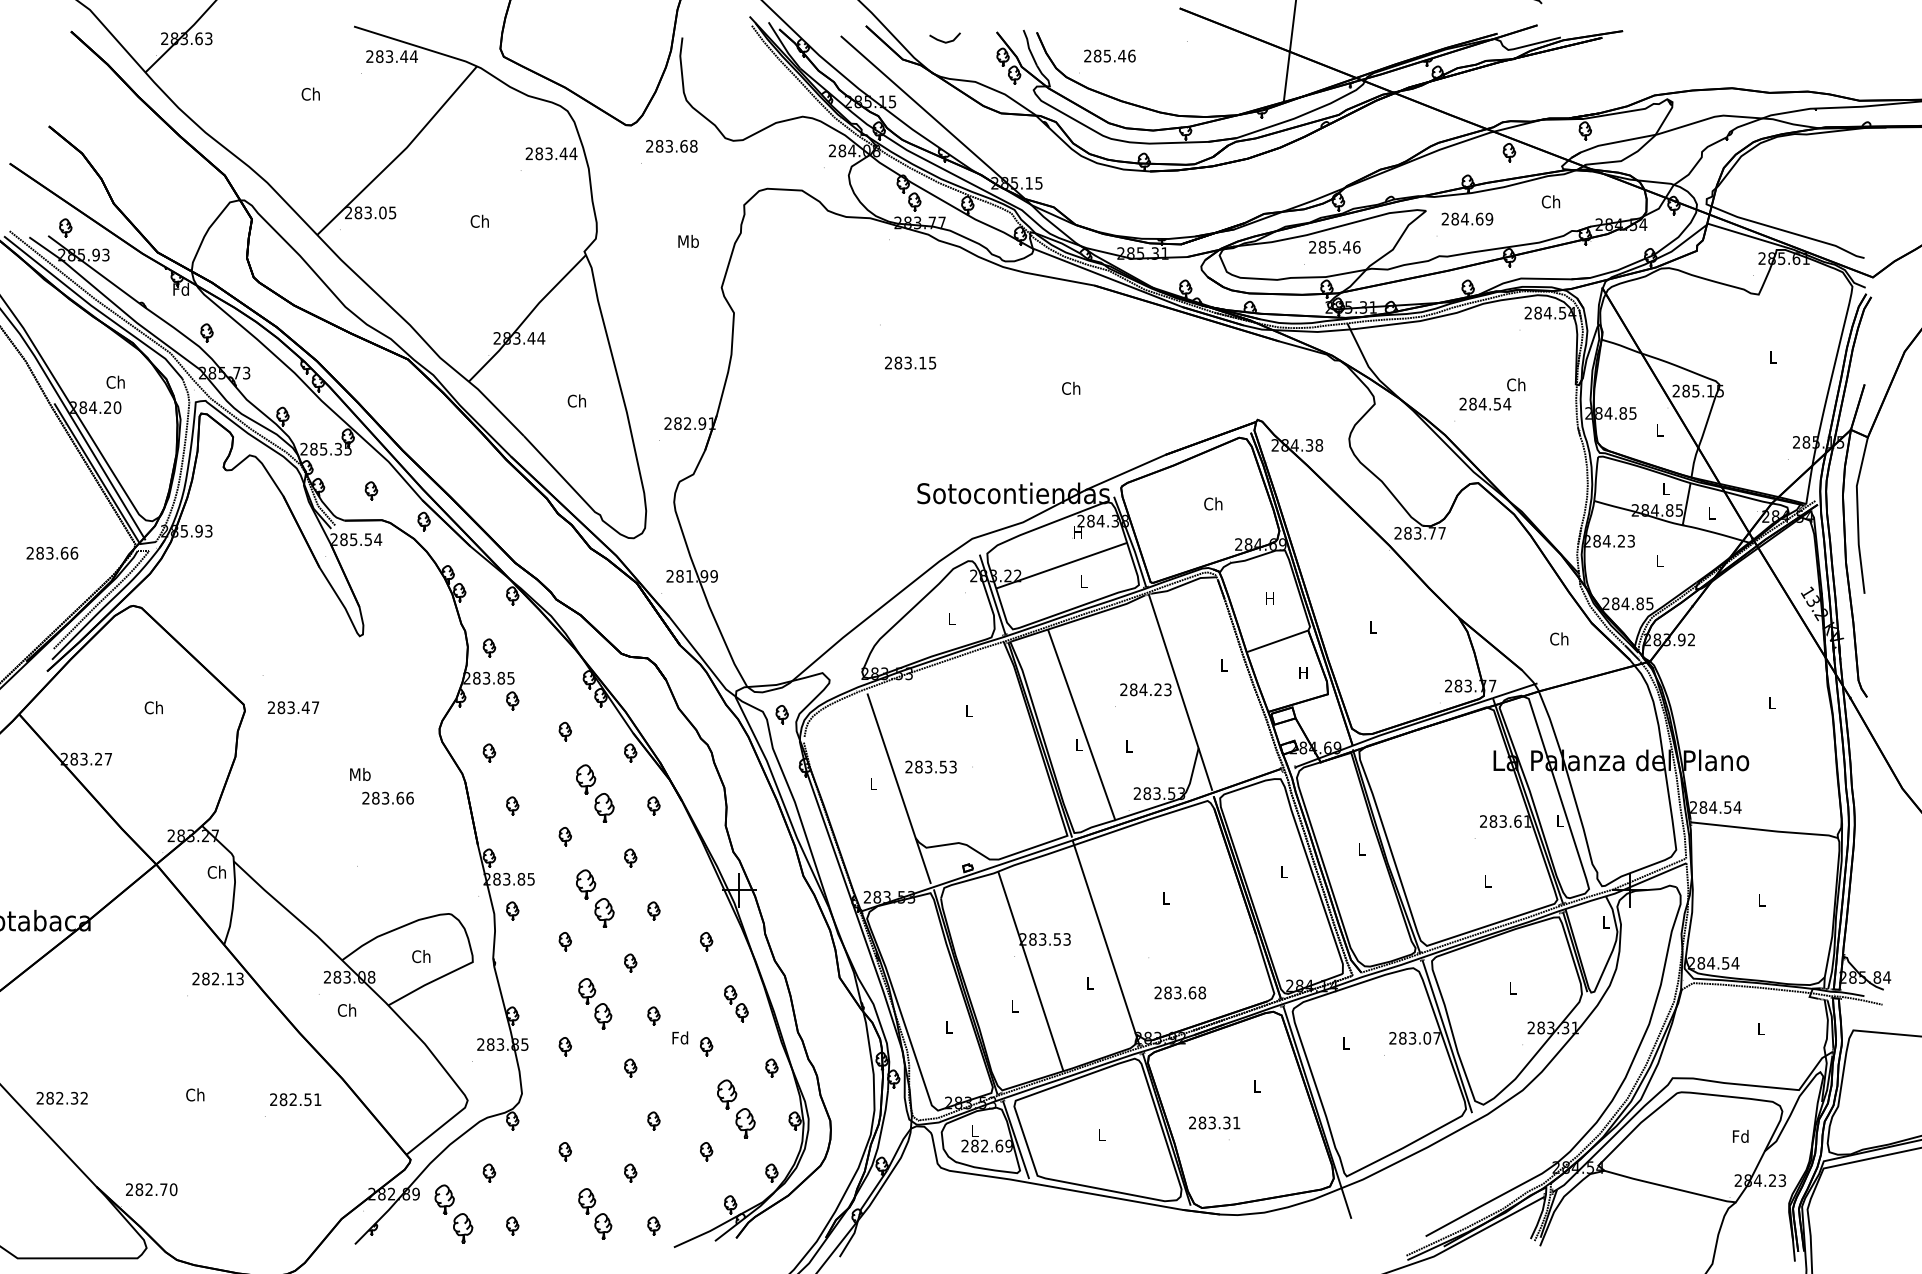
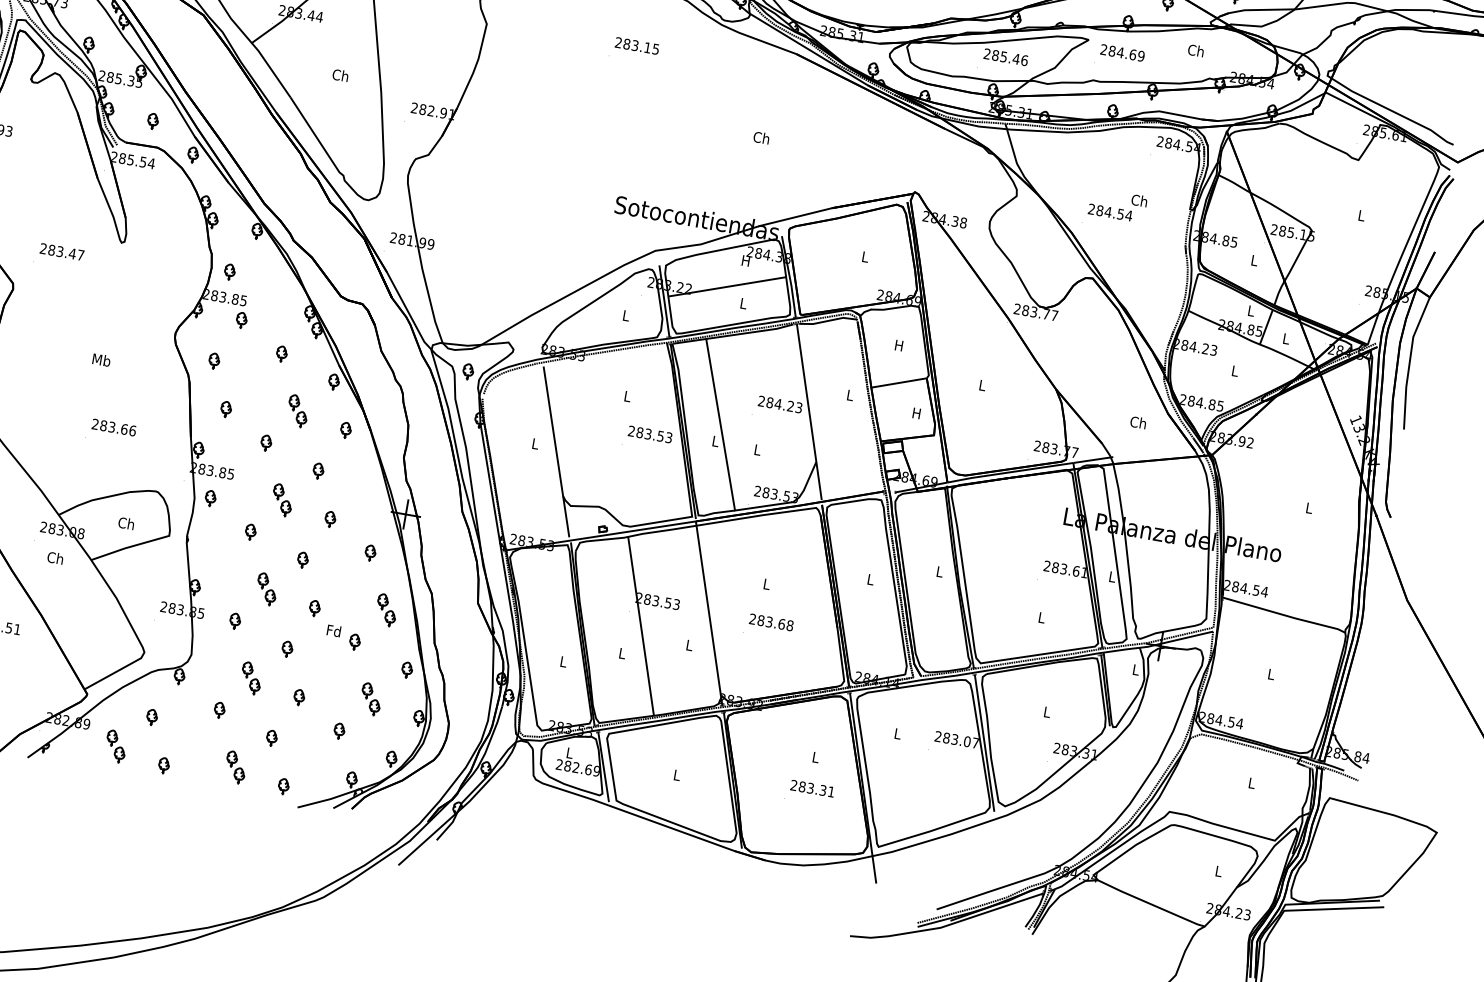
text: (910, 362) -> (637, 45), moved
text: (1213, 503) -> (865, 256), Ch -> L
text: (293, 707) -> (62, 251), moved
text: (930, 766) -> (649, 433), moved
part: (594, 793) -> (297, 410), size x0.62
text: (387, 797) -> (113, 426), moved
part: (594, 898) -> (281, 499), size x0.62
text: (1180, 992) -> (771, 622), moved
part: (594, 1003) -> (266, 588), size x0.71
part: (594, 1108) -> (250, 678), added
part: (736, 1108) -> (371, 699), size x0.62
text: (1214, 1122) -> (812, 788), moved
text: (1740, 1135) -> (1218, 870), Fd -> L
part: (453, 1213) -> (115, 746), size x0.62
part: (594, 1213) -> (235, 767), size x0.71

